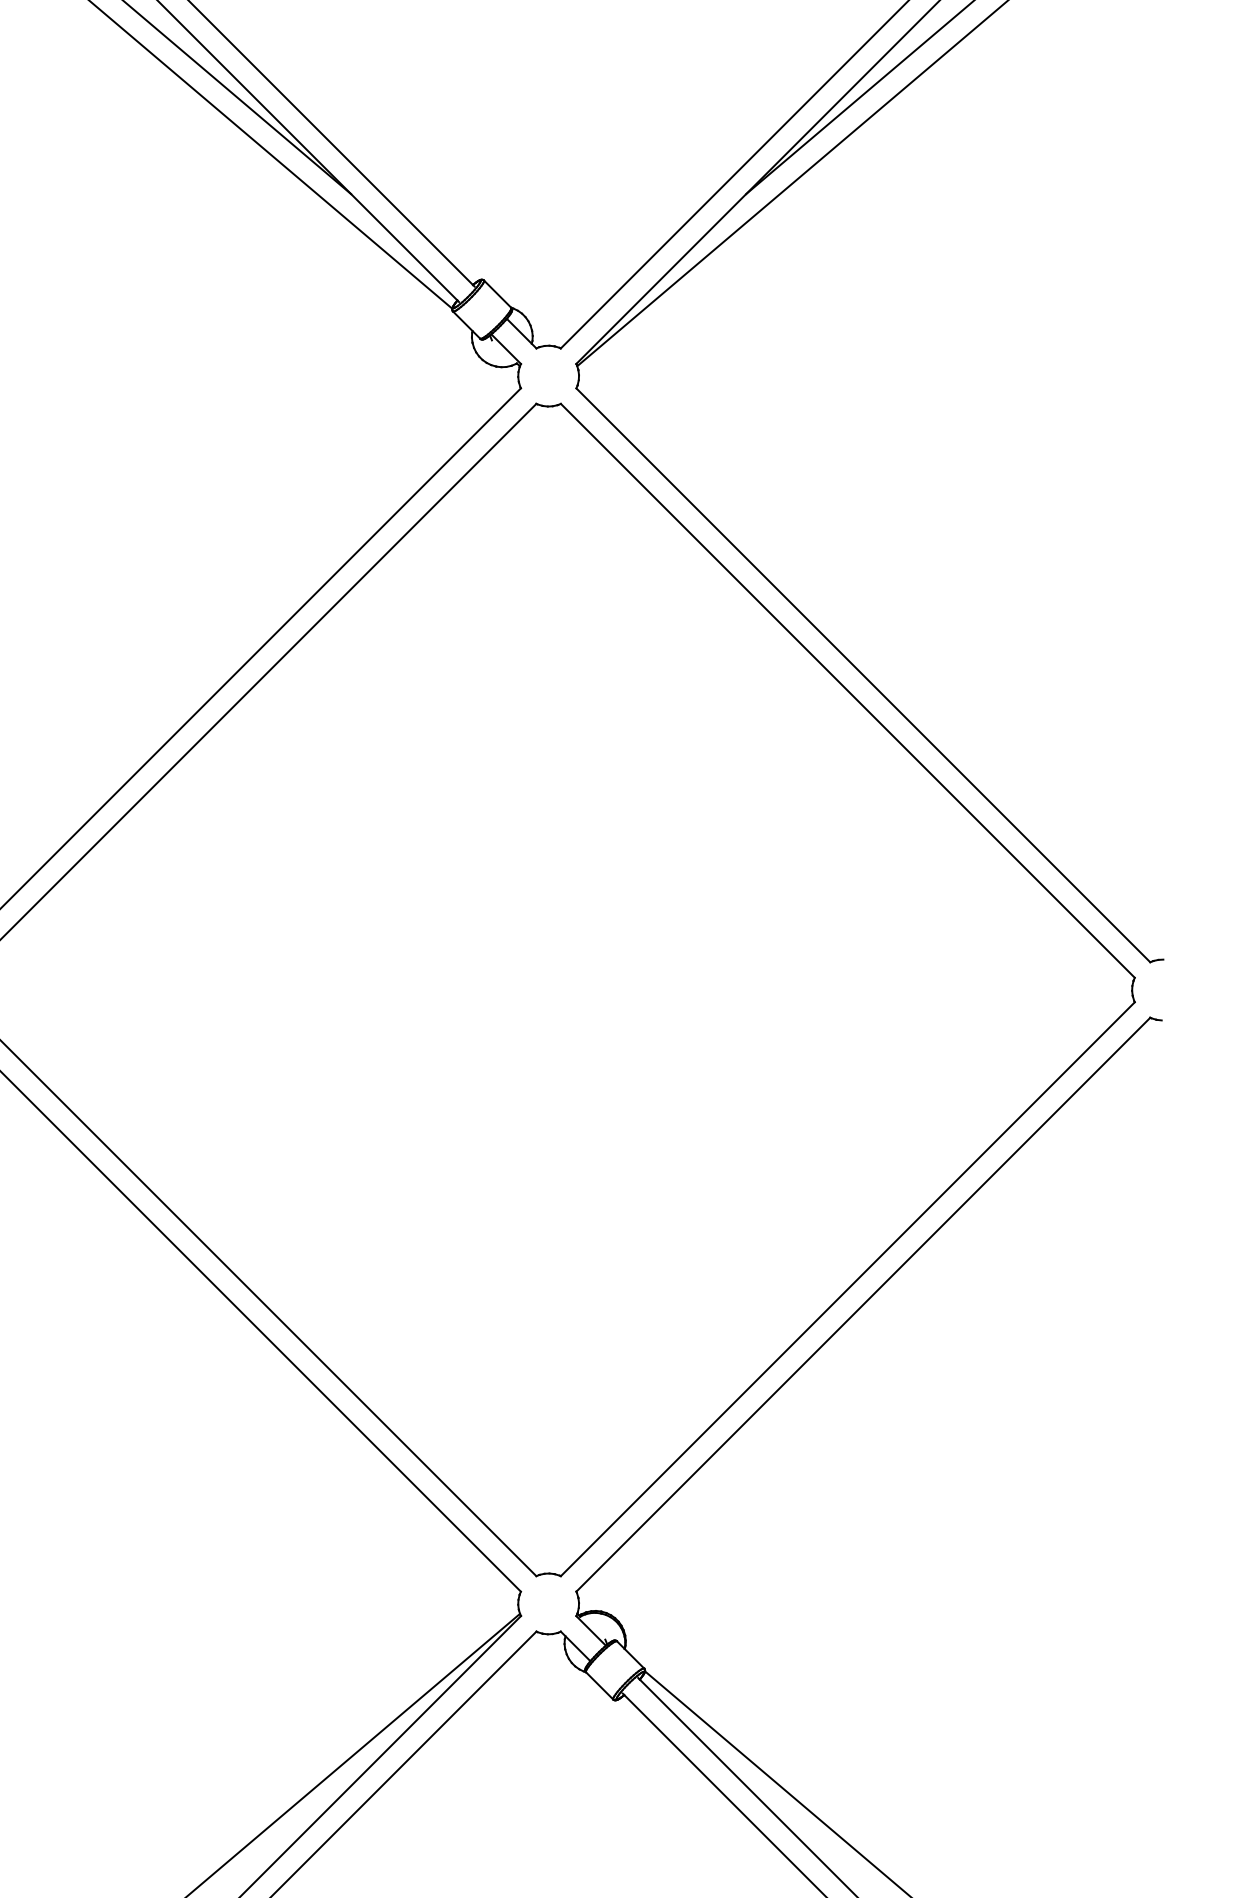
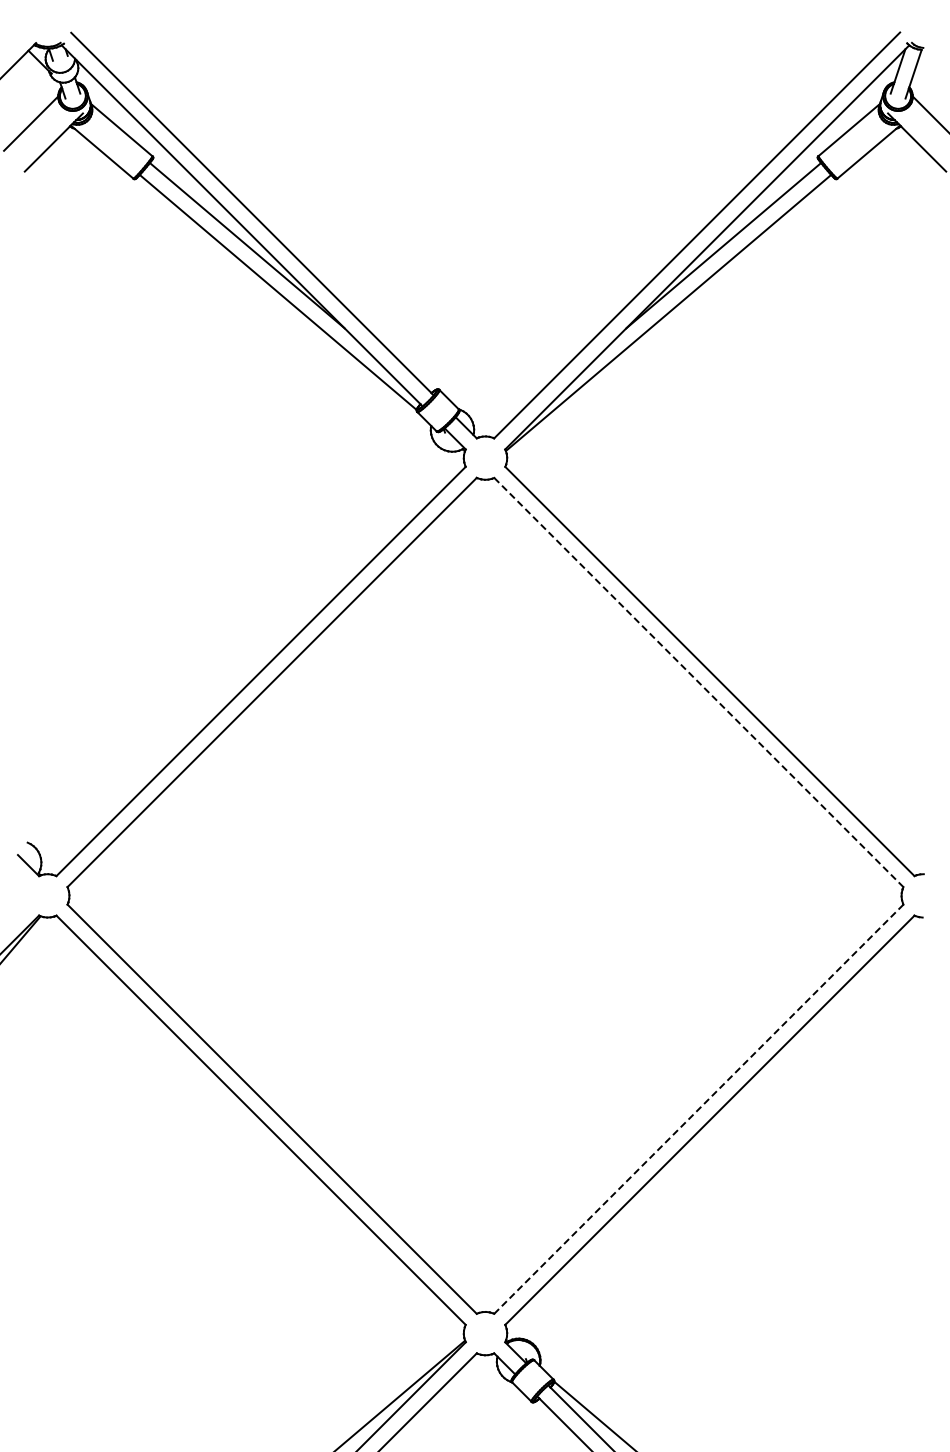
line: (848, 690) -> (699, 682), solid -> dashed
line: (847, 1289) -> (698, 1109), solid -> dashed

